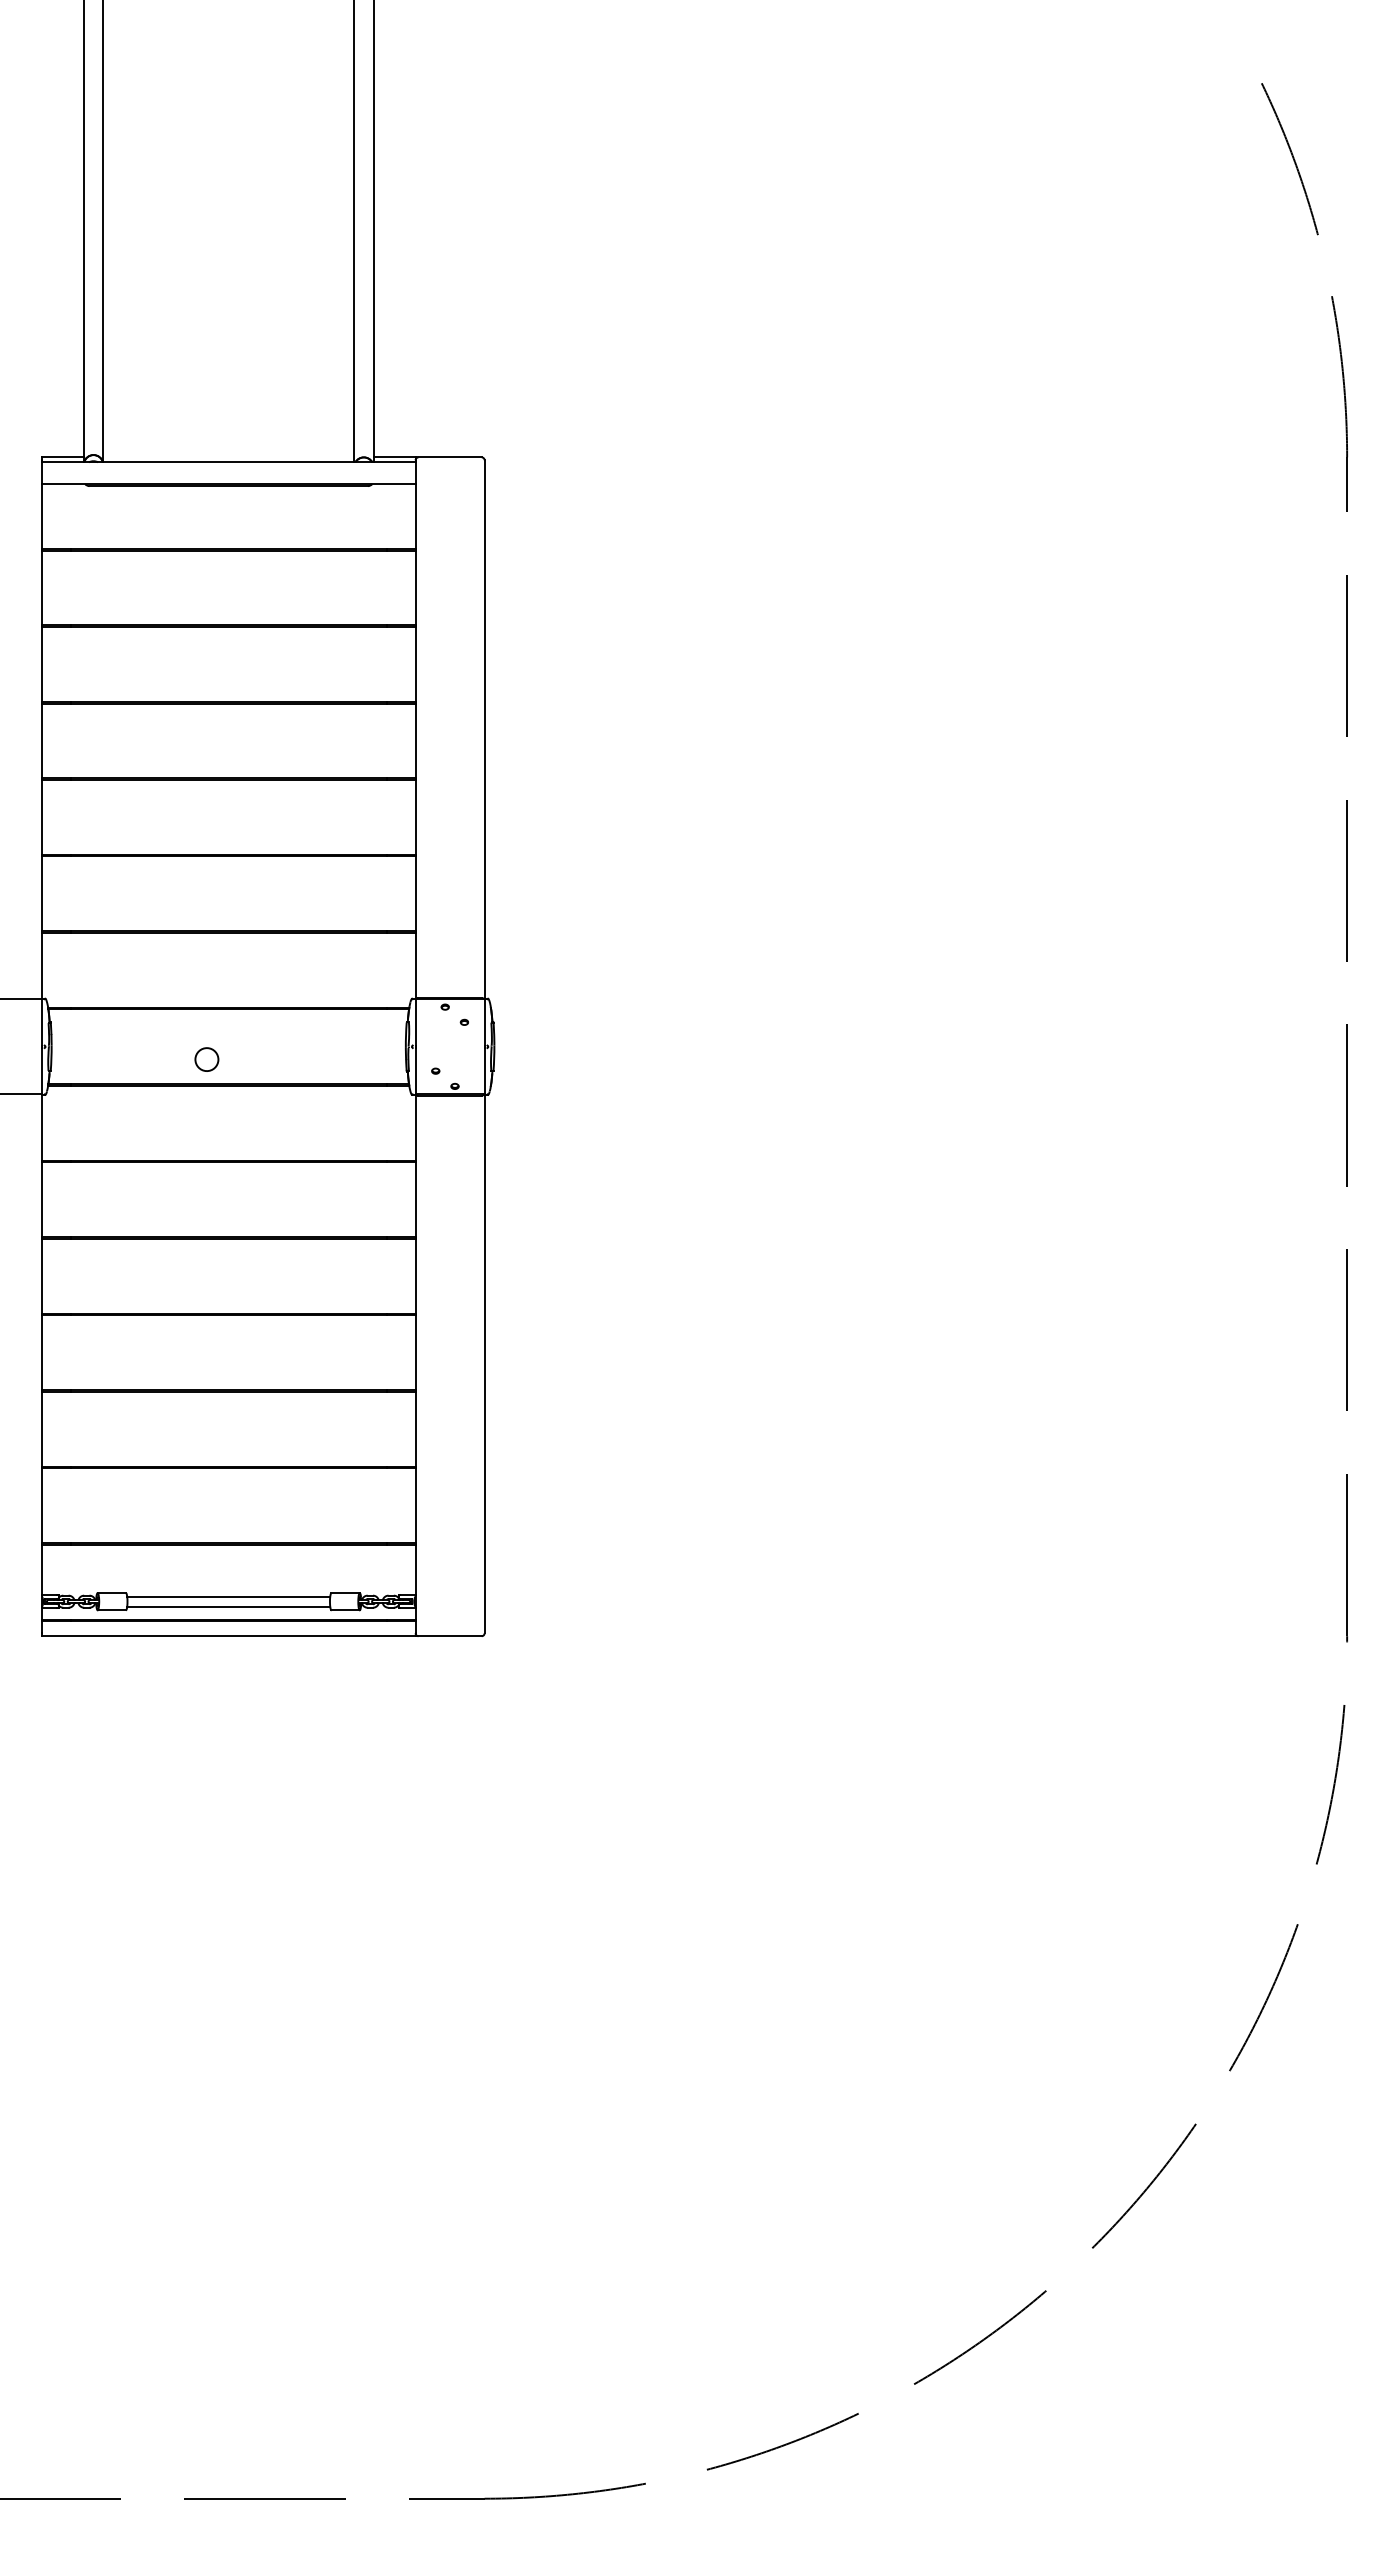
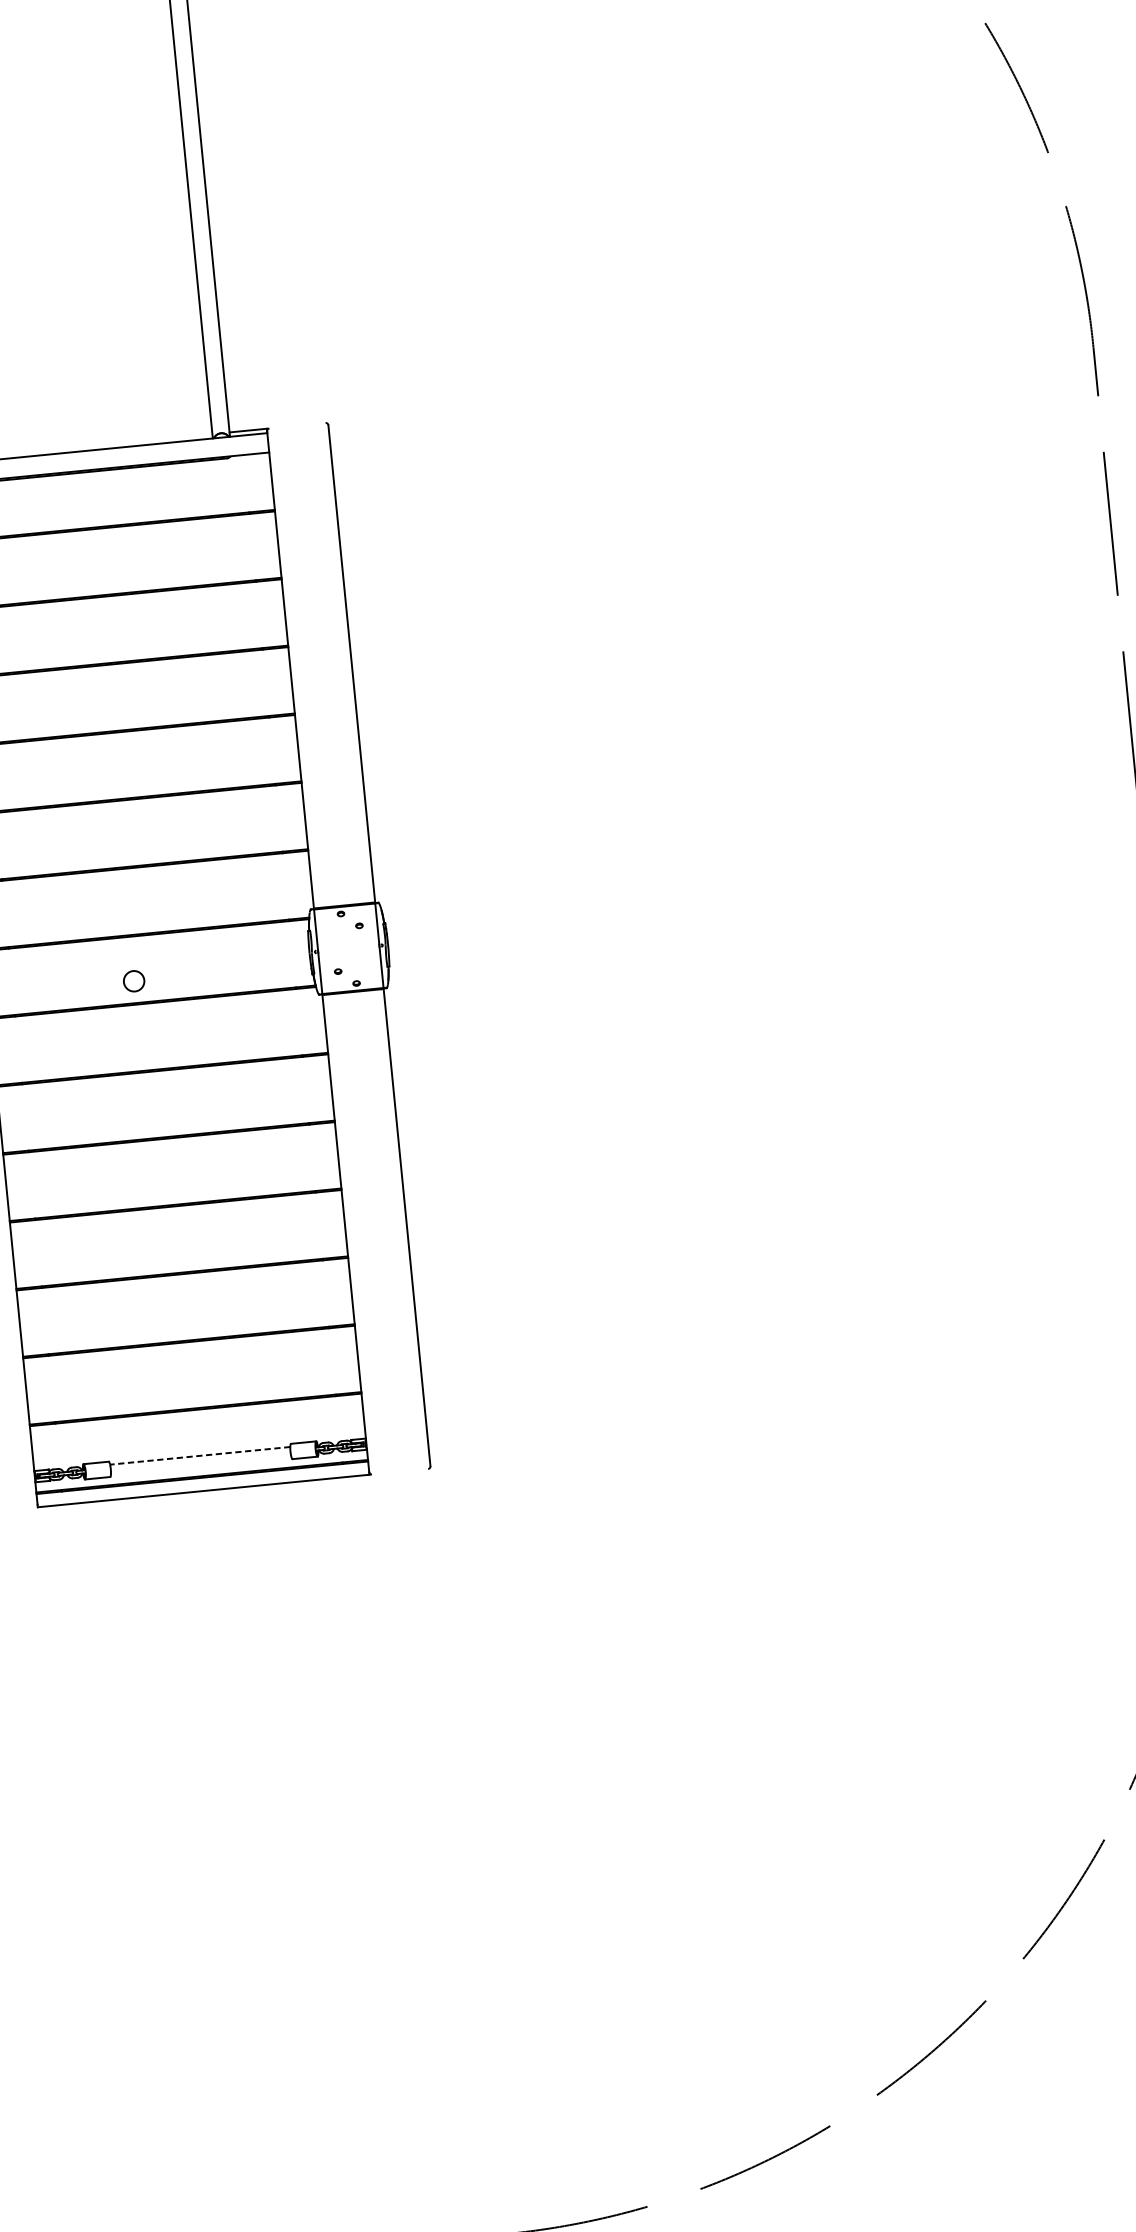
line: (449, 457) -> (296, 425), removed
line: (228, 1596) -> (199, 1455), solid -> dashed
line: (228, 1606) -> (200, 1464), removed
line: (449, 1636) -> (399, 1472), removed

